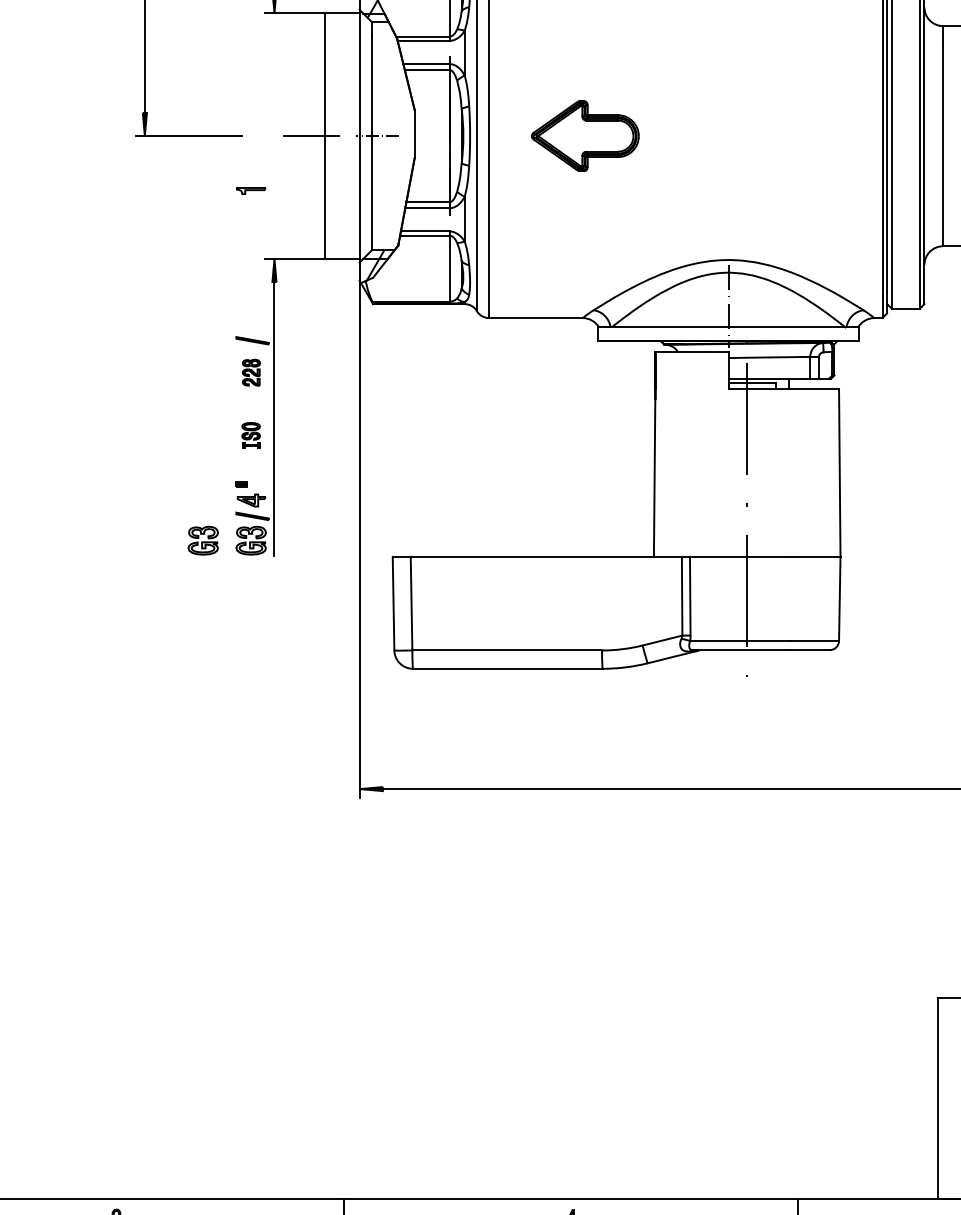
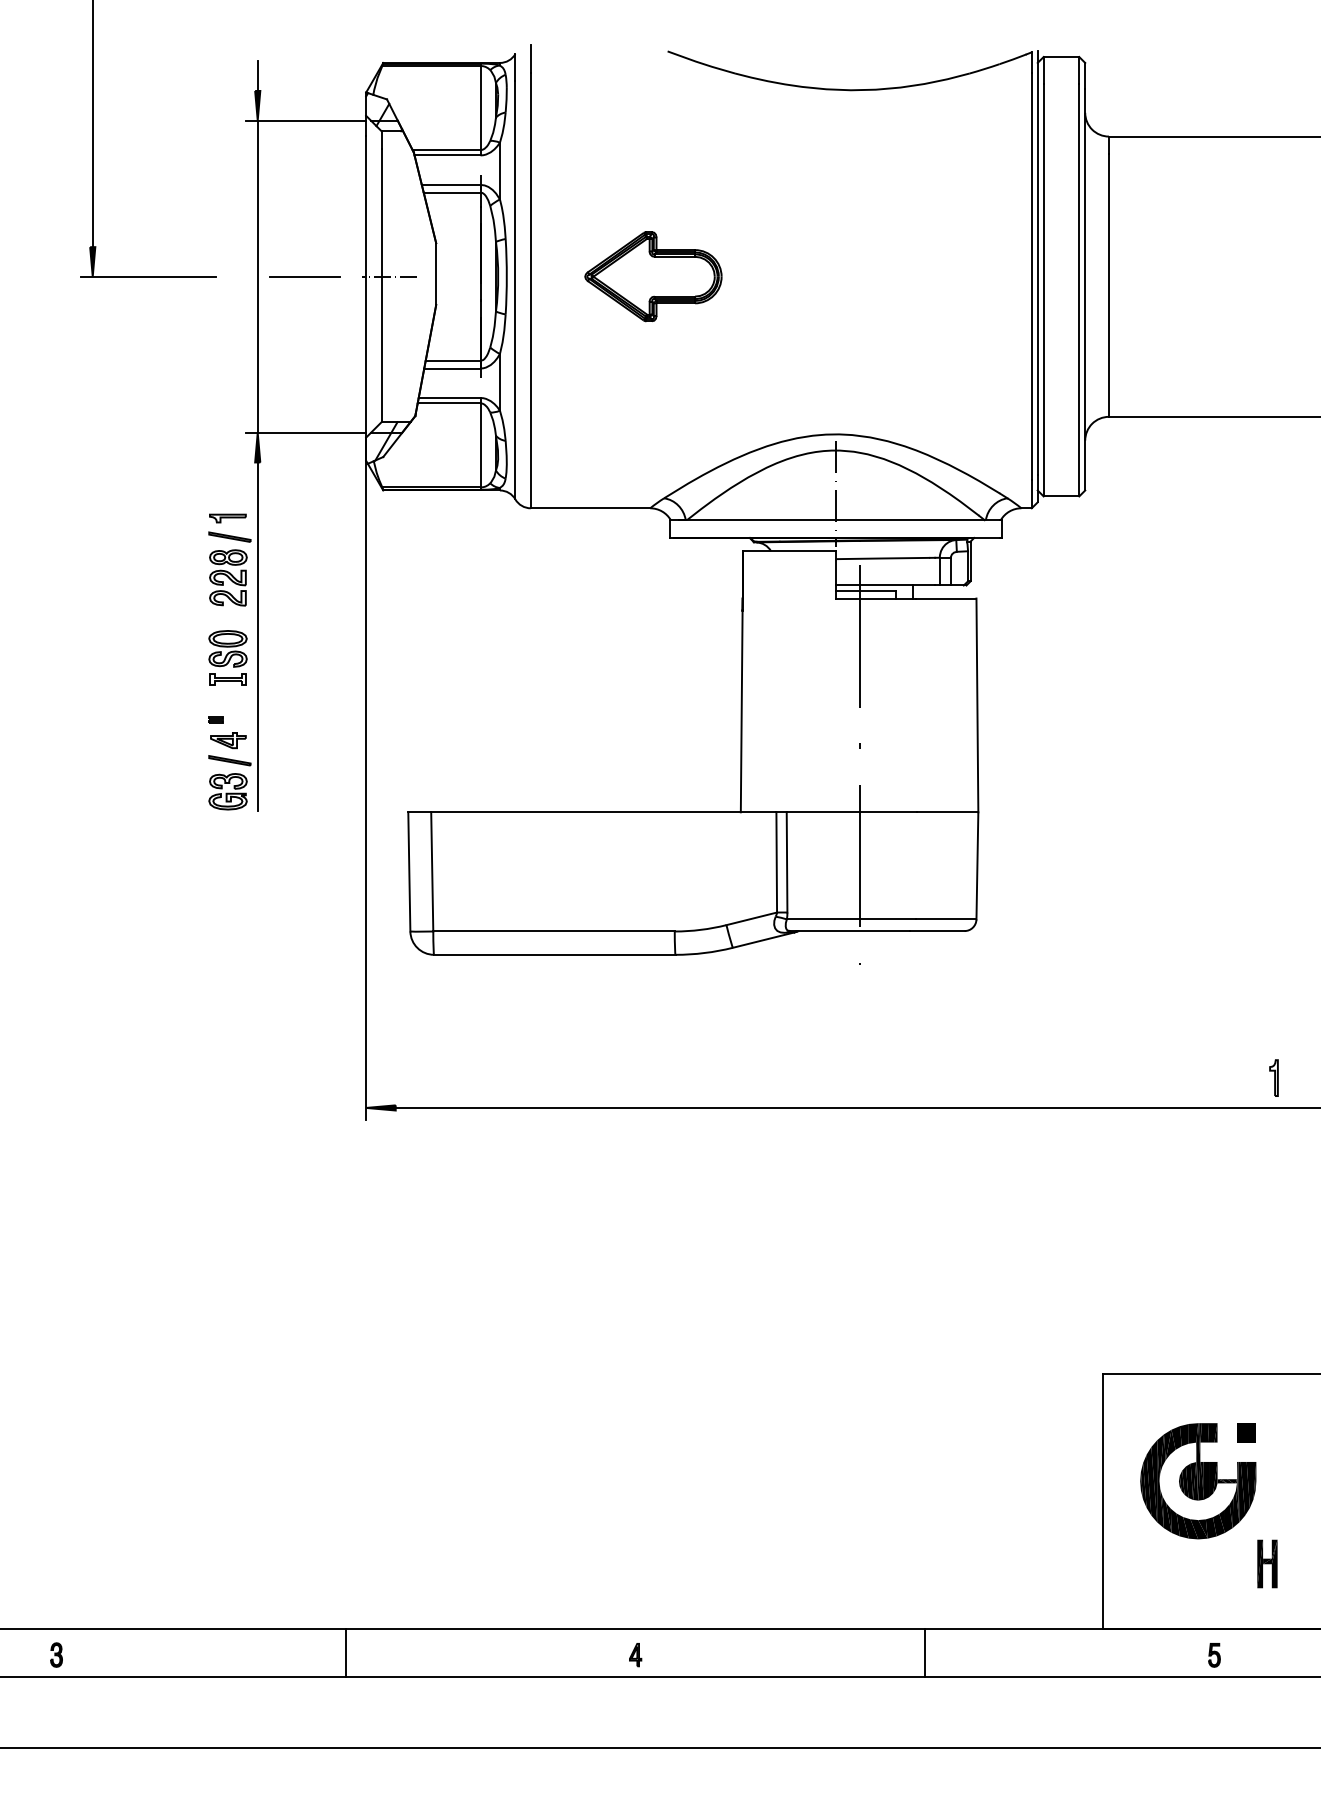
line: (324, 135) -> (257, 276), moved
part: (250, 190) -> (227, 518), moved
part: (251, 372) -> (228, 577), size x1.67
part: (250, 435) -> (227, 657), size x1.67
part: (202, 540) -> (166, 791), removed

